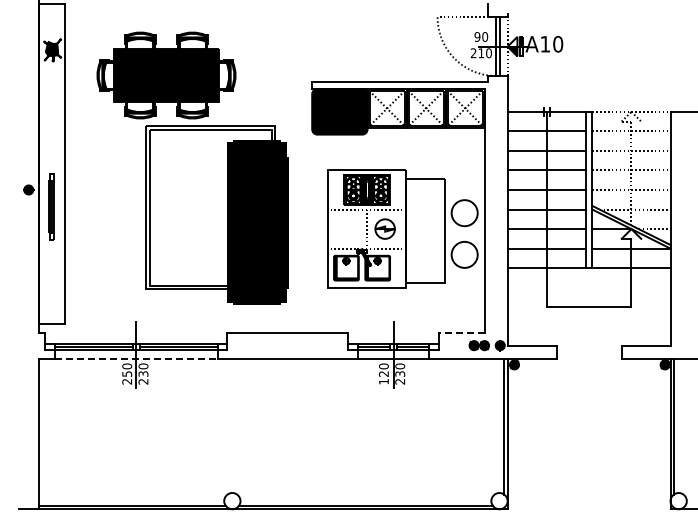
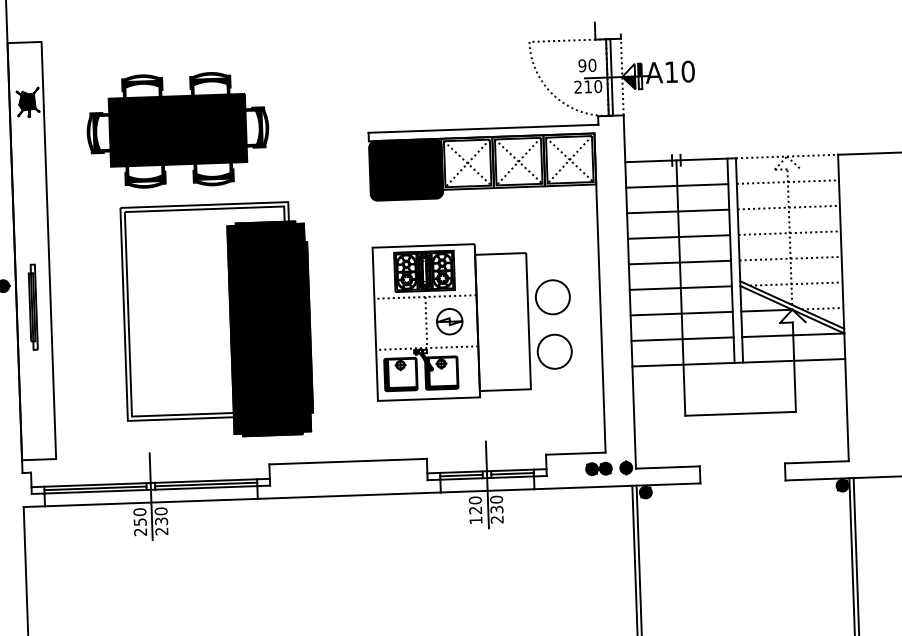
part: (216, 214) -> (215, 319), moved
part: (402, 228) -> (472, 320), moved
line: (462, 333) -> (576, 453), dashed -> solid
line: (136, 359) -> (151, 502), dashed -> solid

